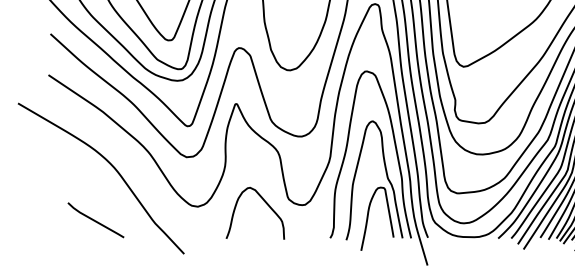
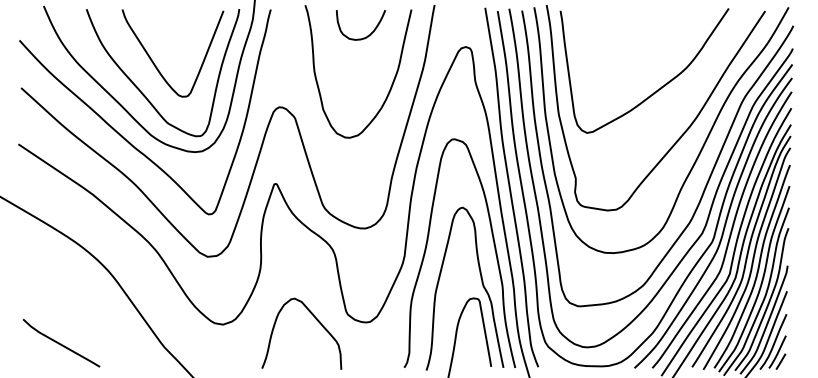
line: (95, 220) -> (61, 343), moved

